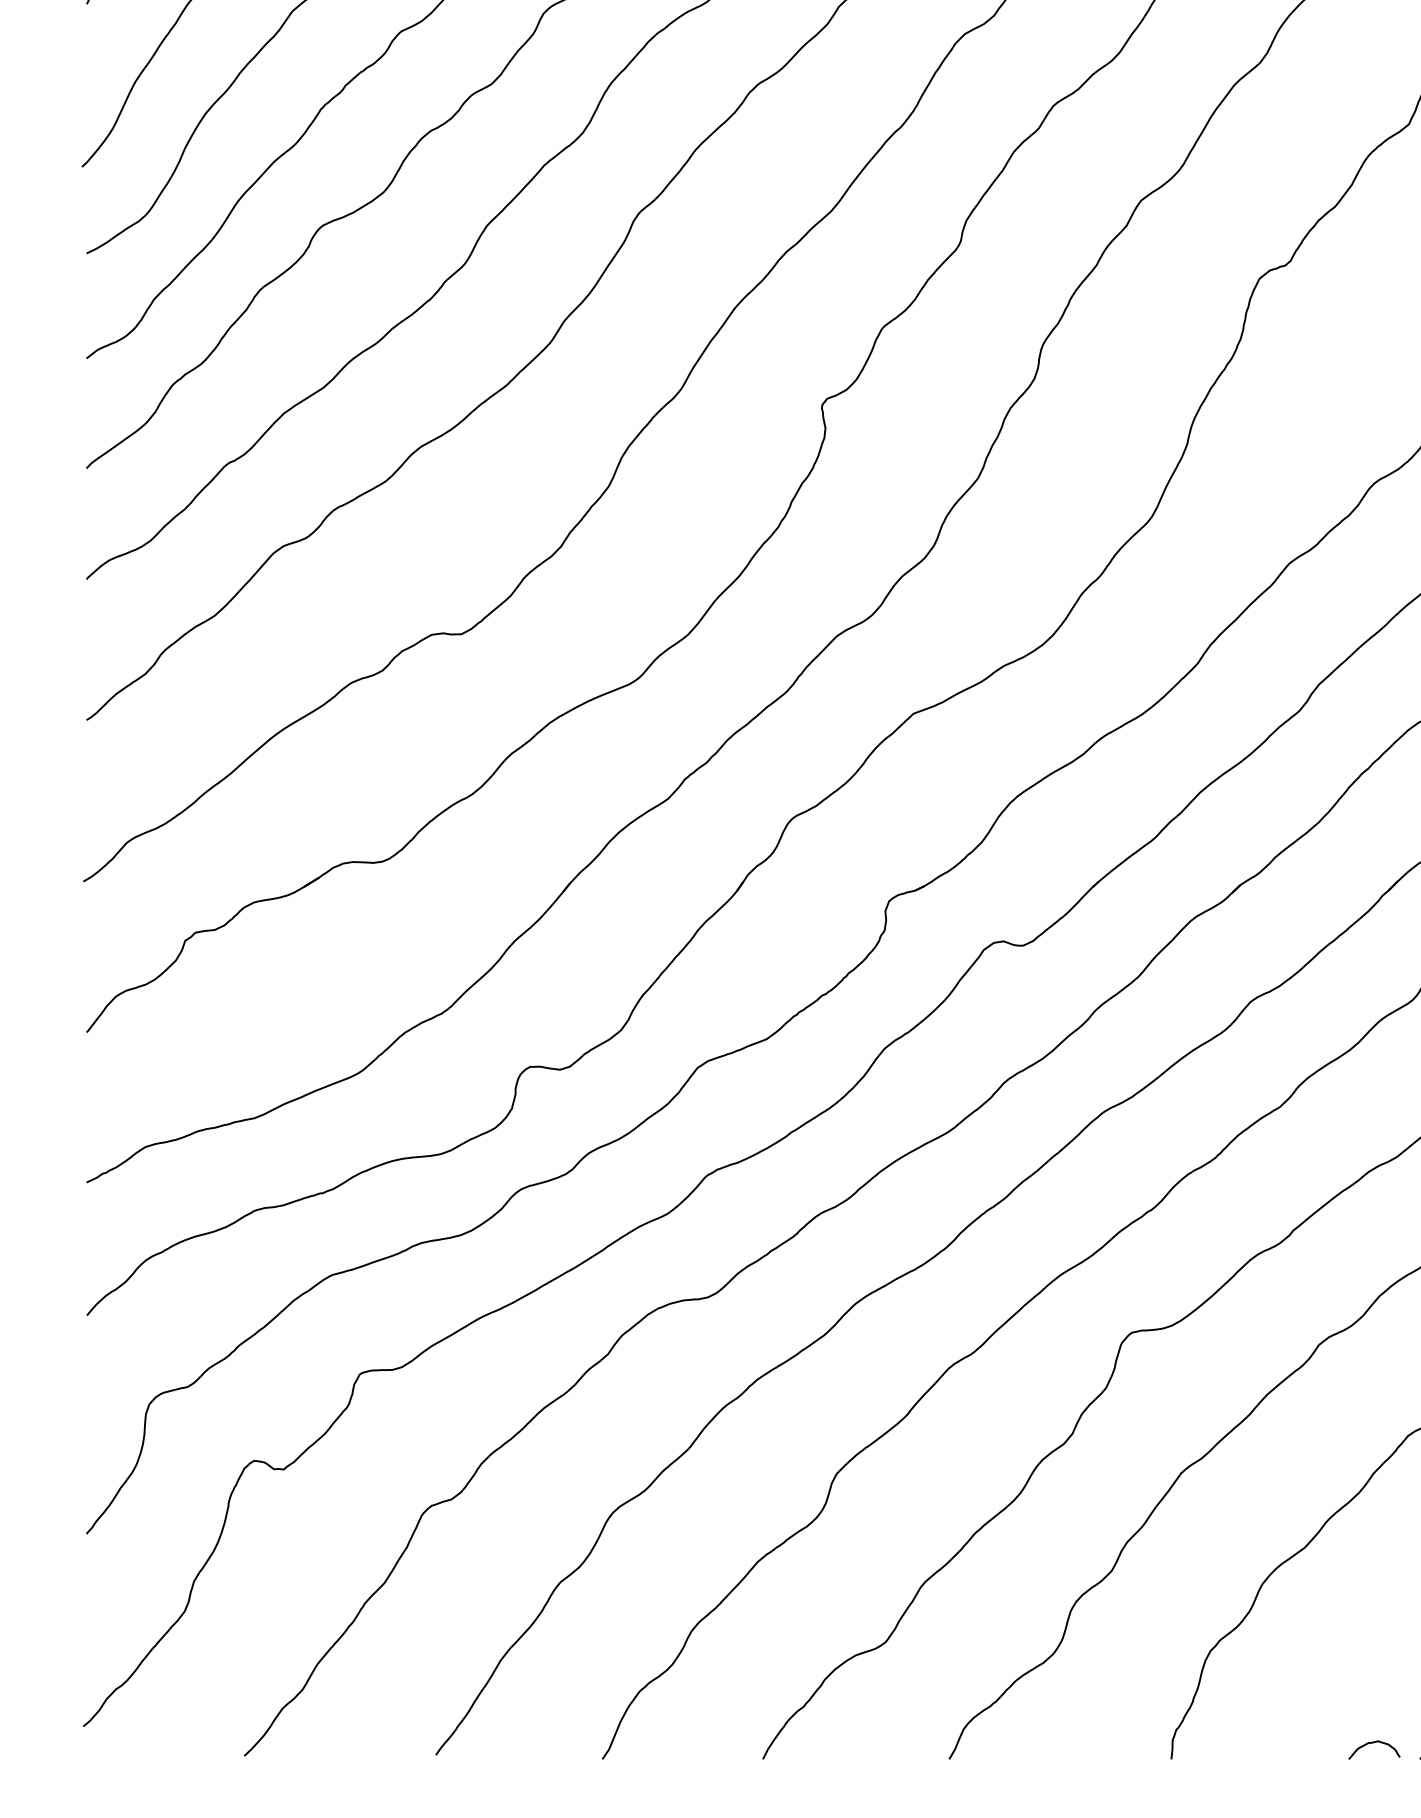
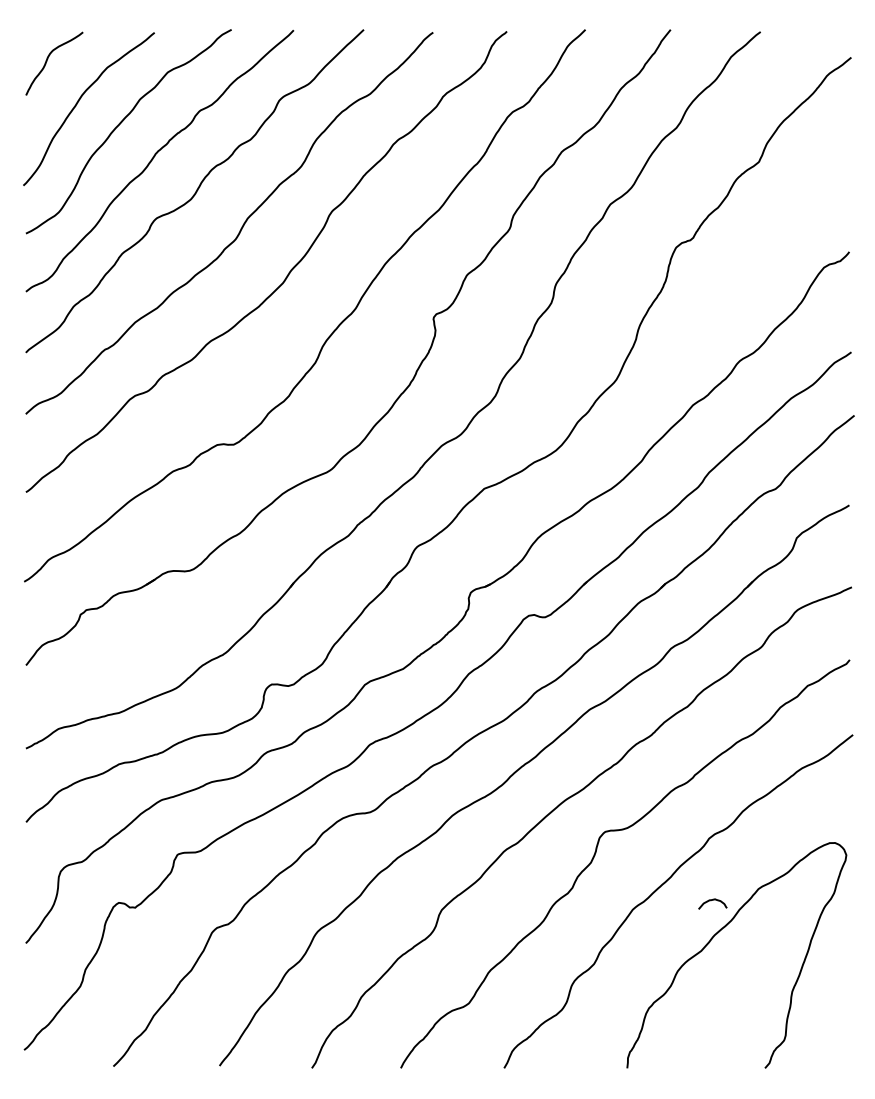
curve: (1370, 1745) -> (710, 901), moved

